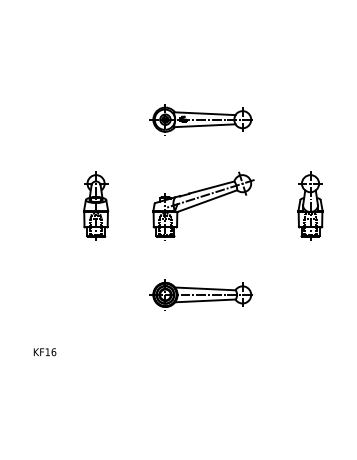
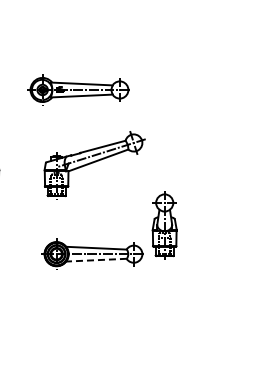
part: (200, 119) -> (77, 89), moved
part: (310, 205) -> (164, 224), moved
line: (204, 300) -> (95, 259), solid -> dashed

